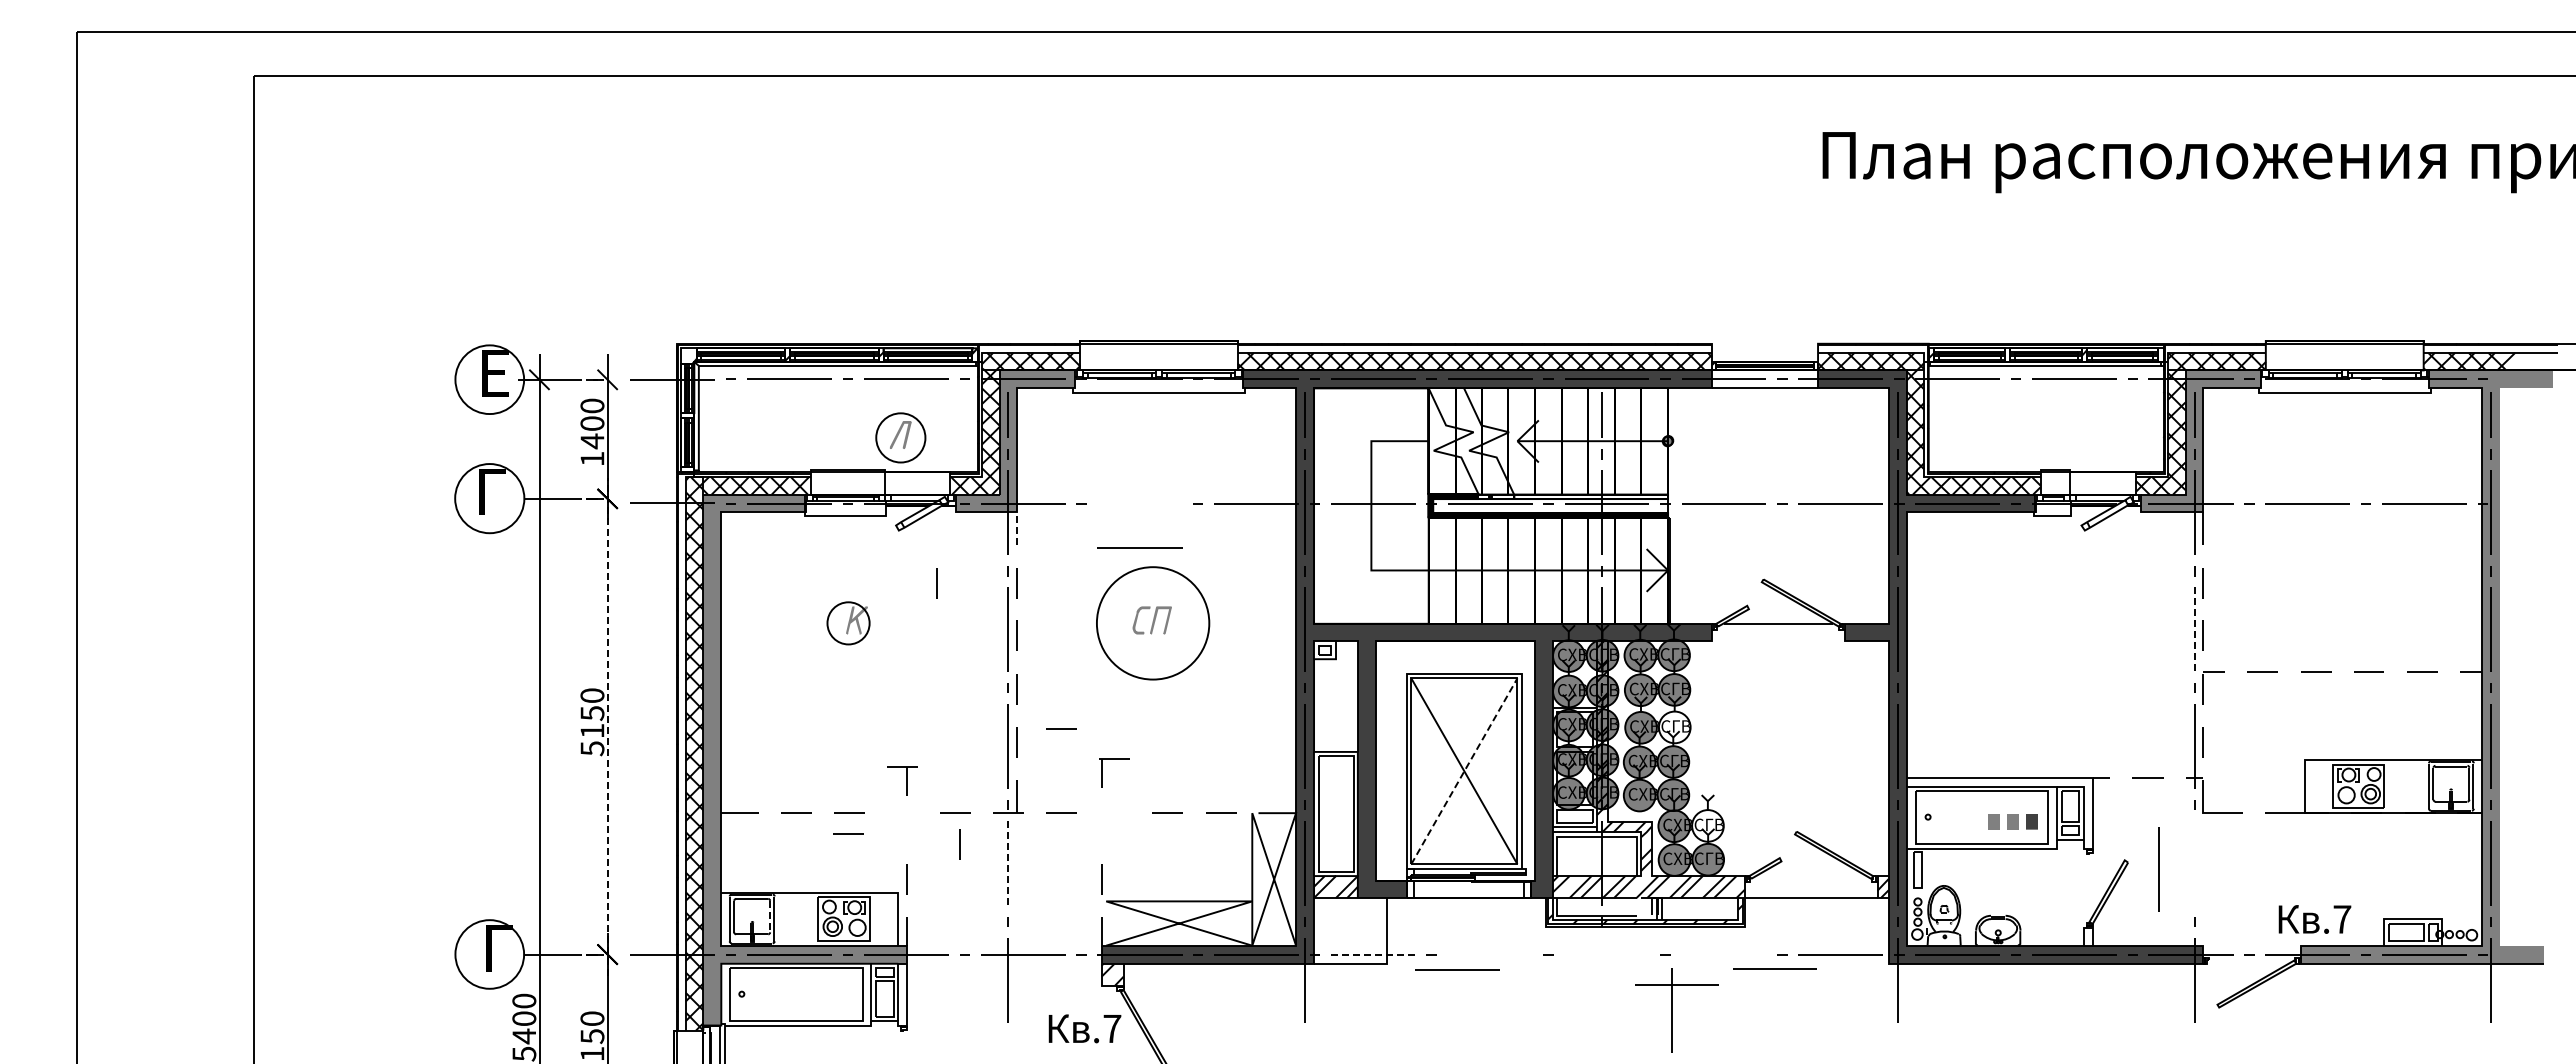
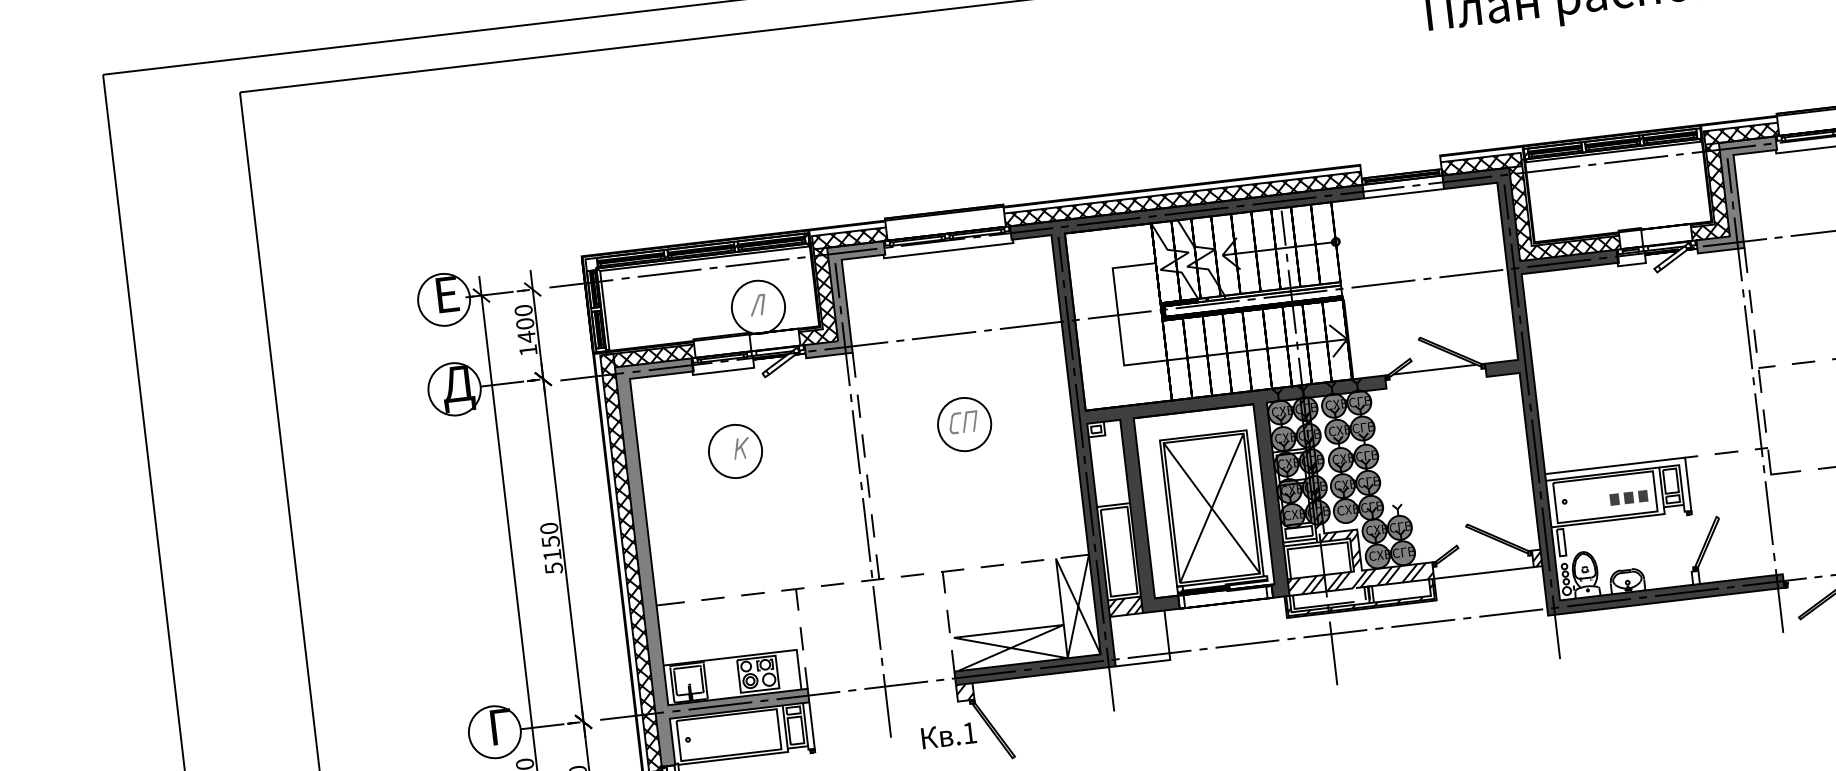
circle: (900, 437) -> (758, 307), size x1.43
text: (494, 498) -> (458, 388), Г -> Д
line: (1017, 528) -> (854, 365), dashed -> solid
line: (1139, 547) -> (943, 335), moved
line: (936, 583) -> (798, 413), removed
circle: (848, 623) -> (735, 451), size x1.67
circle: (1152, 623) -> (964, 424), size x0.62
line: (2194, 630) -> (1748, 337), dashed -> solid
line: (607, 726) -> (563, 550), dashed -> solid
fill: (1674, 727) -> (1366, 456), added
line: (1061, 728) -> (905, 511), removed
line: (1464, 770) -> (1211, 507), dashed -> solid
part: (1102, 772) -> (944, 581), moved
part: (902, 780) -> (794, 599), moved
fill: (1993, 821) -> (1614, 499), added
fill: (2012, 821) -> (1628, 497), added
fill: (1707, 825) -> (1399, 527), added
line: (848, 833) -> (754, 609), removed
line: (959, 844) -> (838, 608), removed
line: (1008, 863) -> (877, 617), dashed -> solid
line: (2158, 869) -> (1769, 513), moved
line: (769, 917) -> (702, 679), dashed -> solid
line: (1373, 954) -> (1159, 654), dashed -> solid
line: (1774, 968) -> (1422, 623), moved
line: (1457, 969) -> (1247, 643), moved
part: (1676, 1010) -> (1337, 653), moved
text: (1112, 1028) -> (969, 732), .7 -> .1

